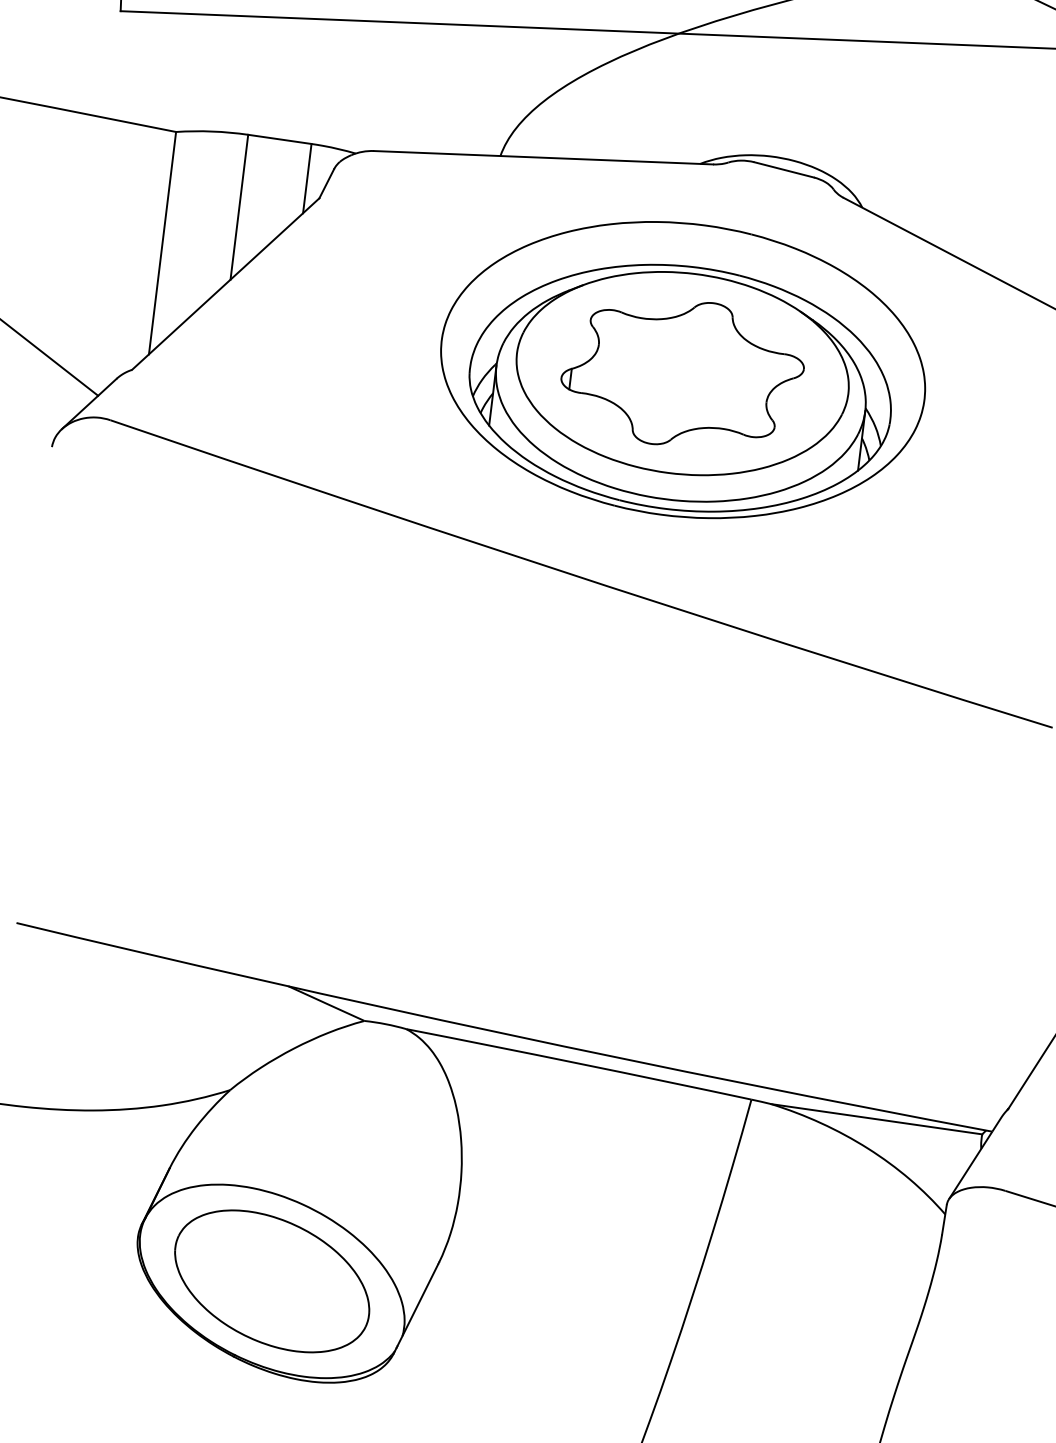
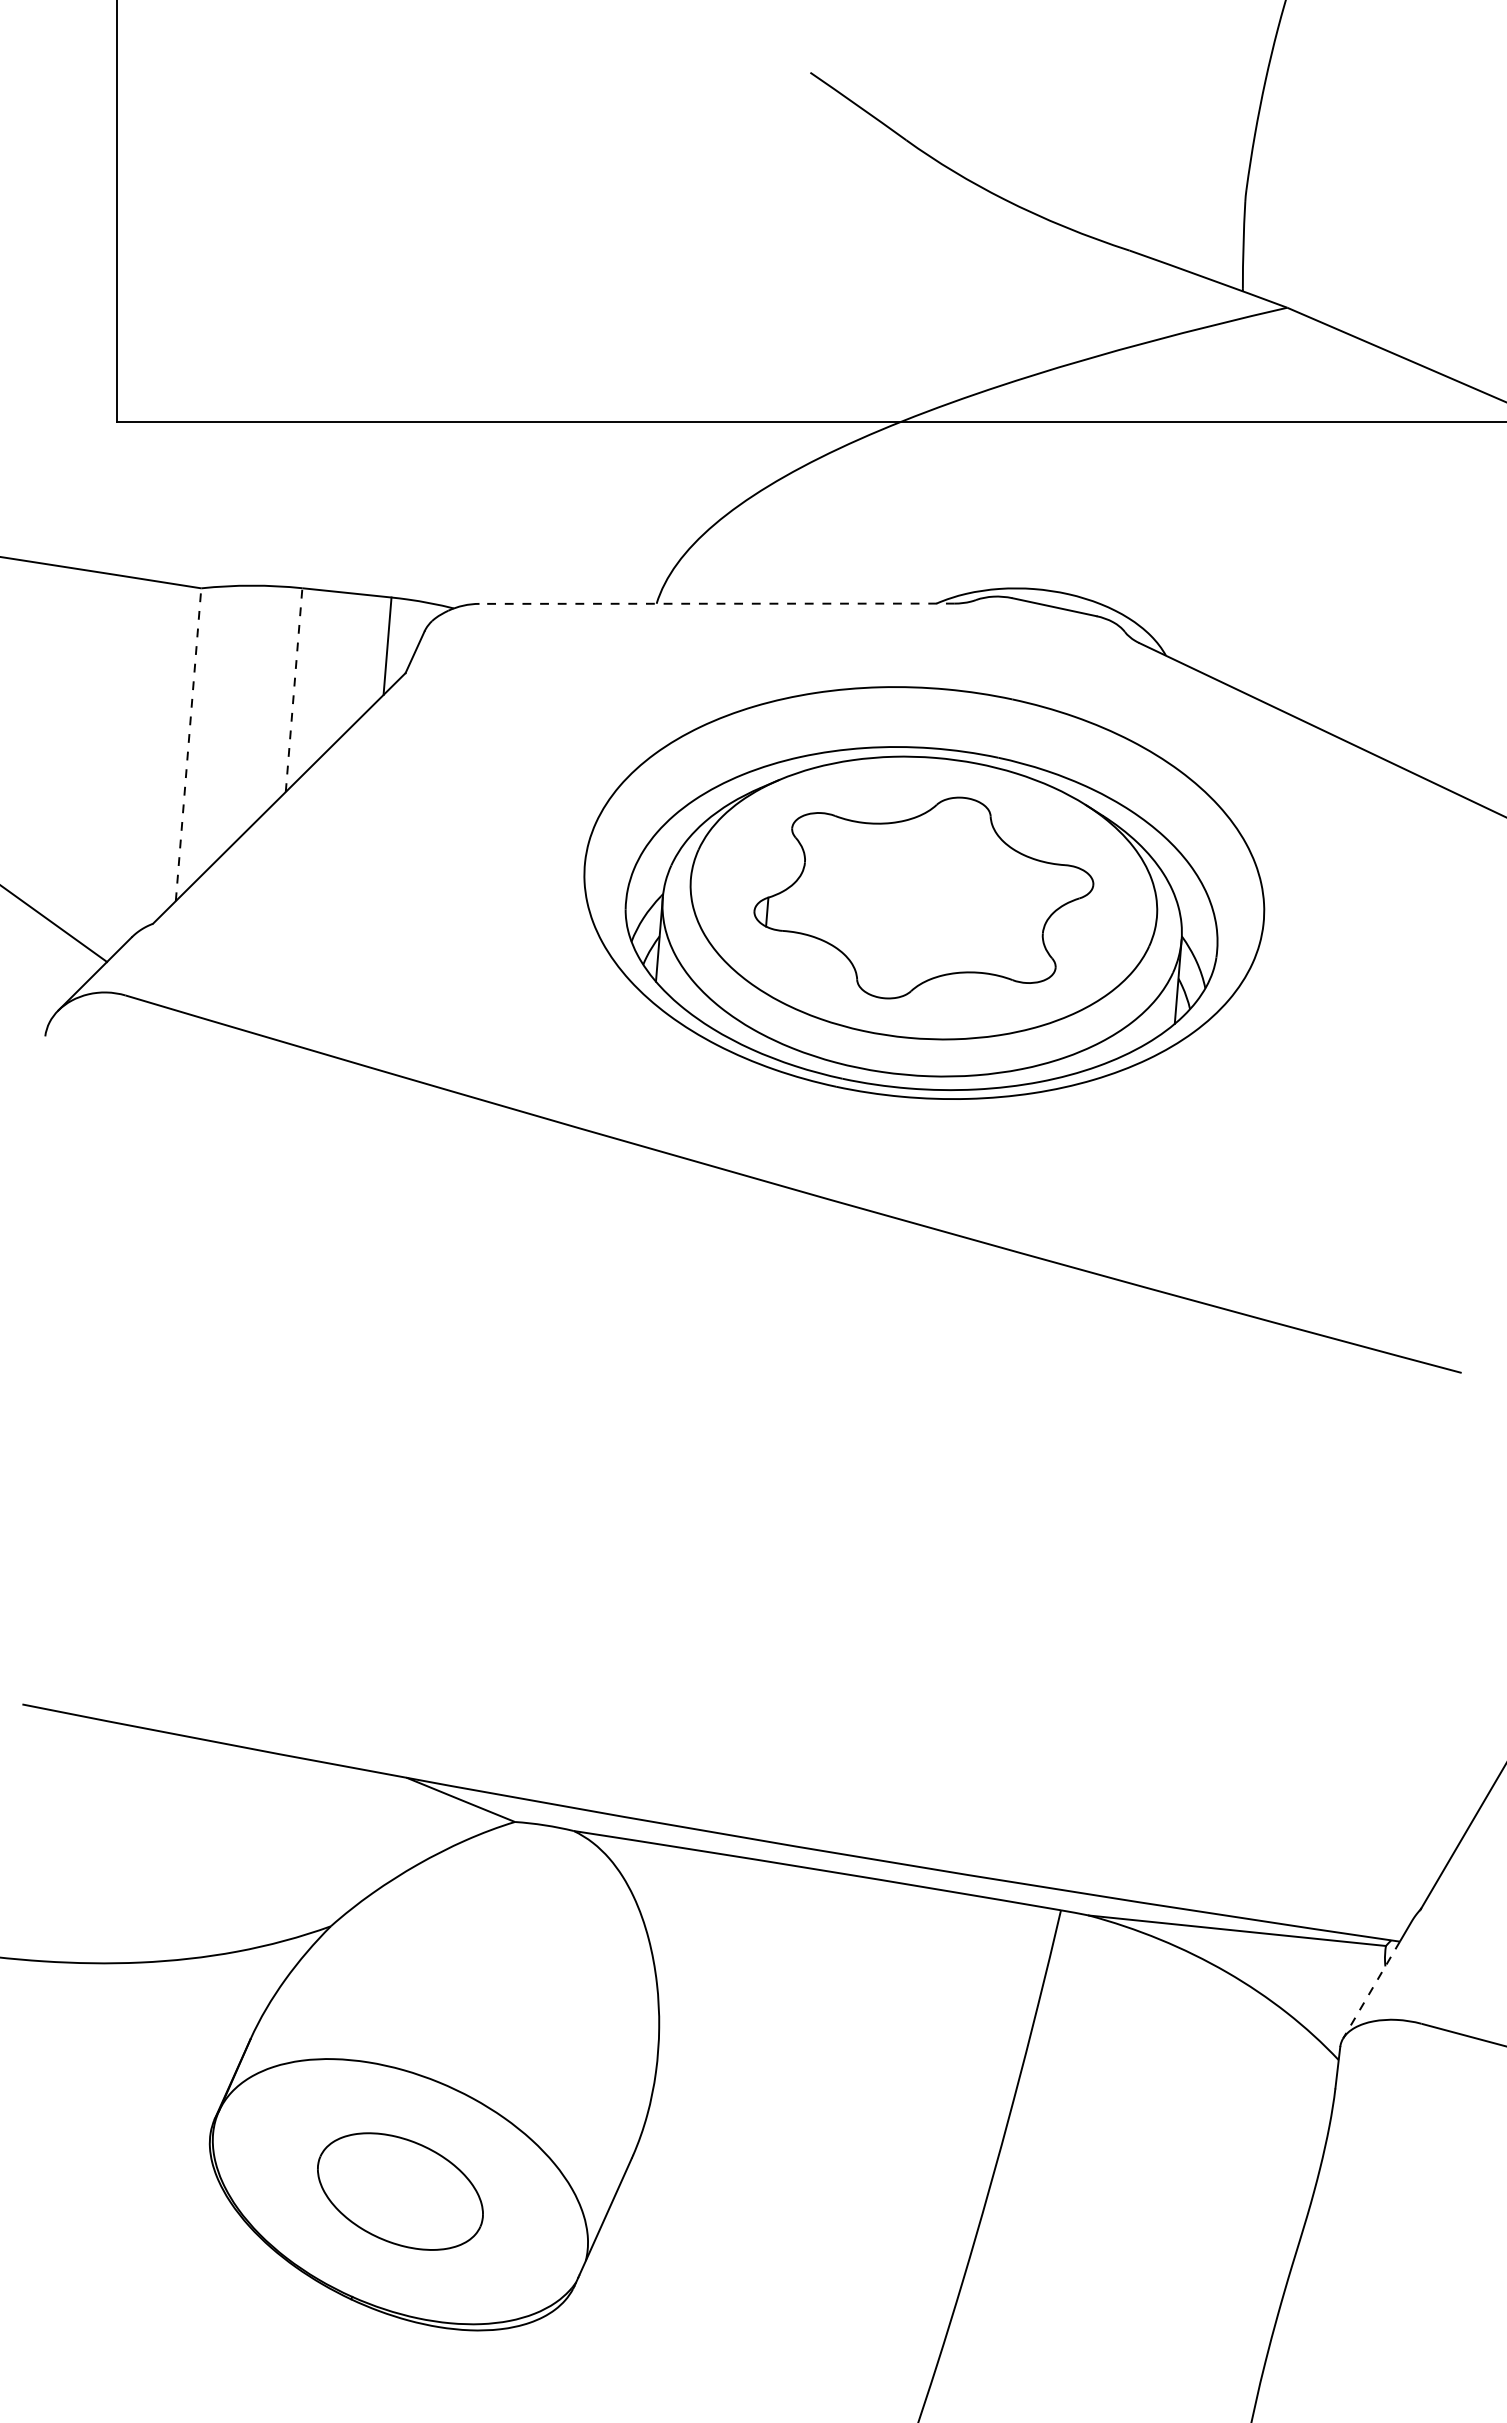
line: (543, 157) -> (717, 603), solid -> dashed
line: (239, 206) -> (294, 689), solid -> dashed
line: (162, 243) -> (188, 744), solid -> dashed
line: (970, 1165) -> (1371, 1990), solid -> dashed
part: (272, 1281) -> (400, 2191), size x0.6

